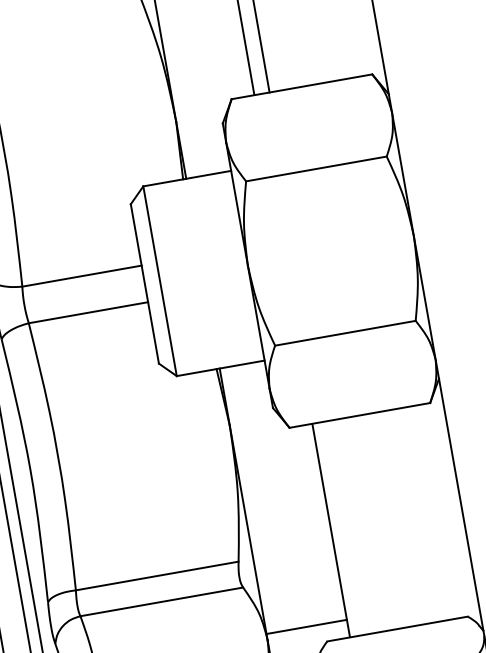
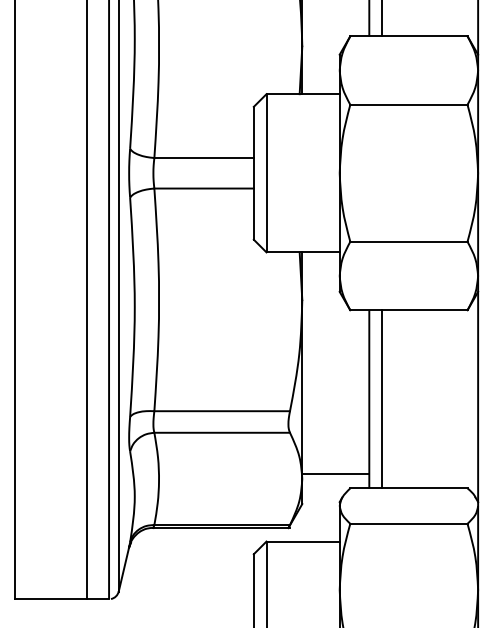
line: (345, 528) -> (381, 399), added

